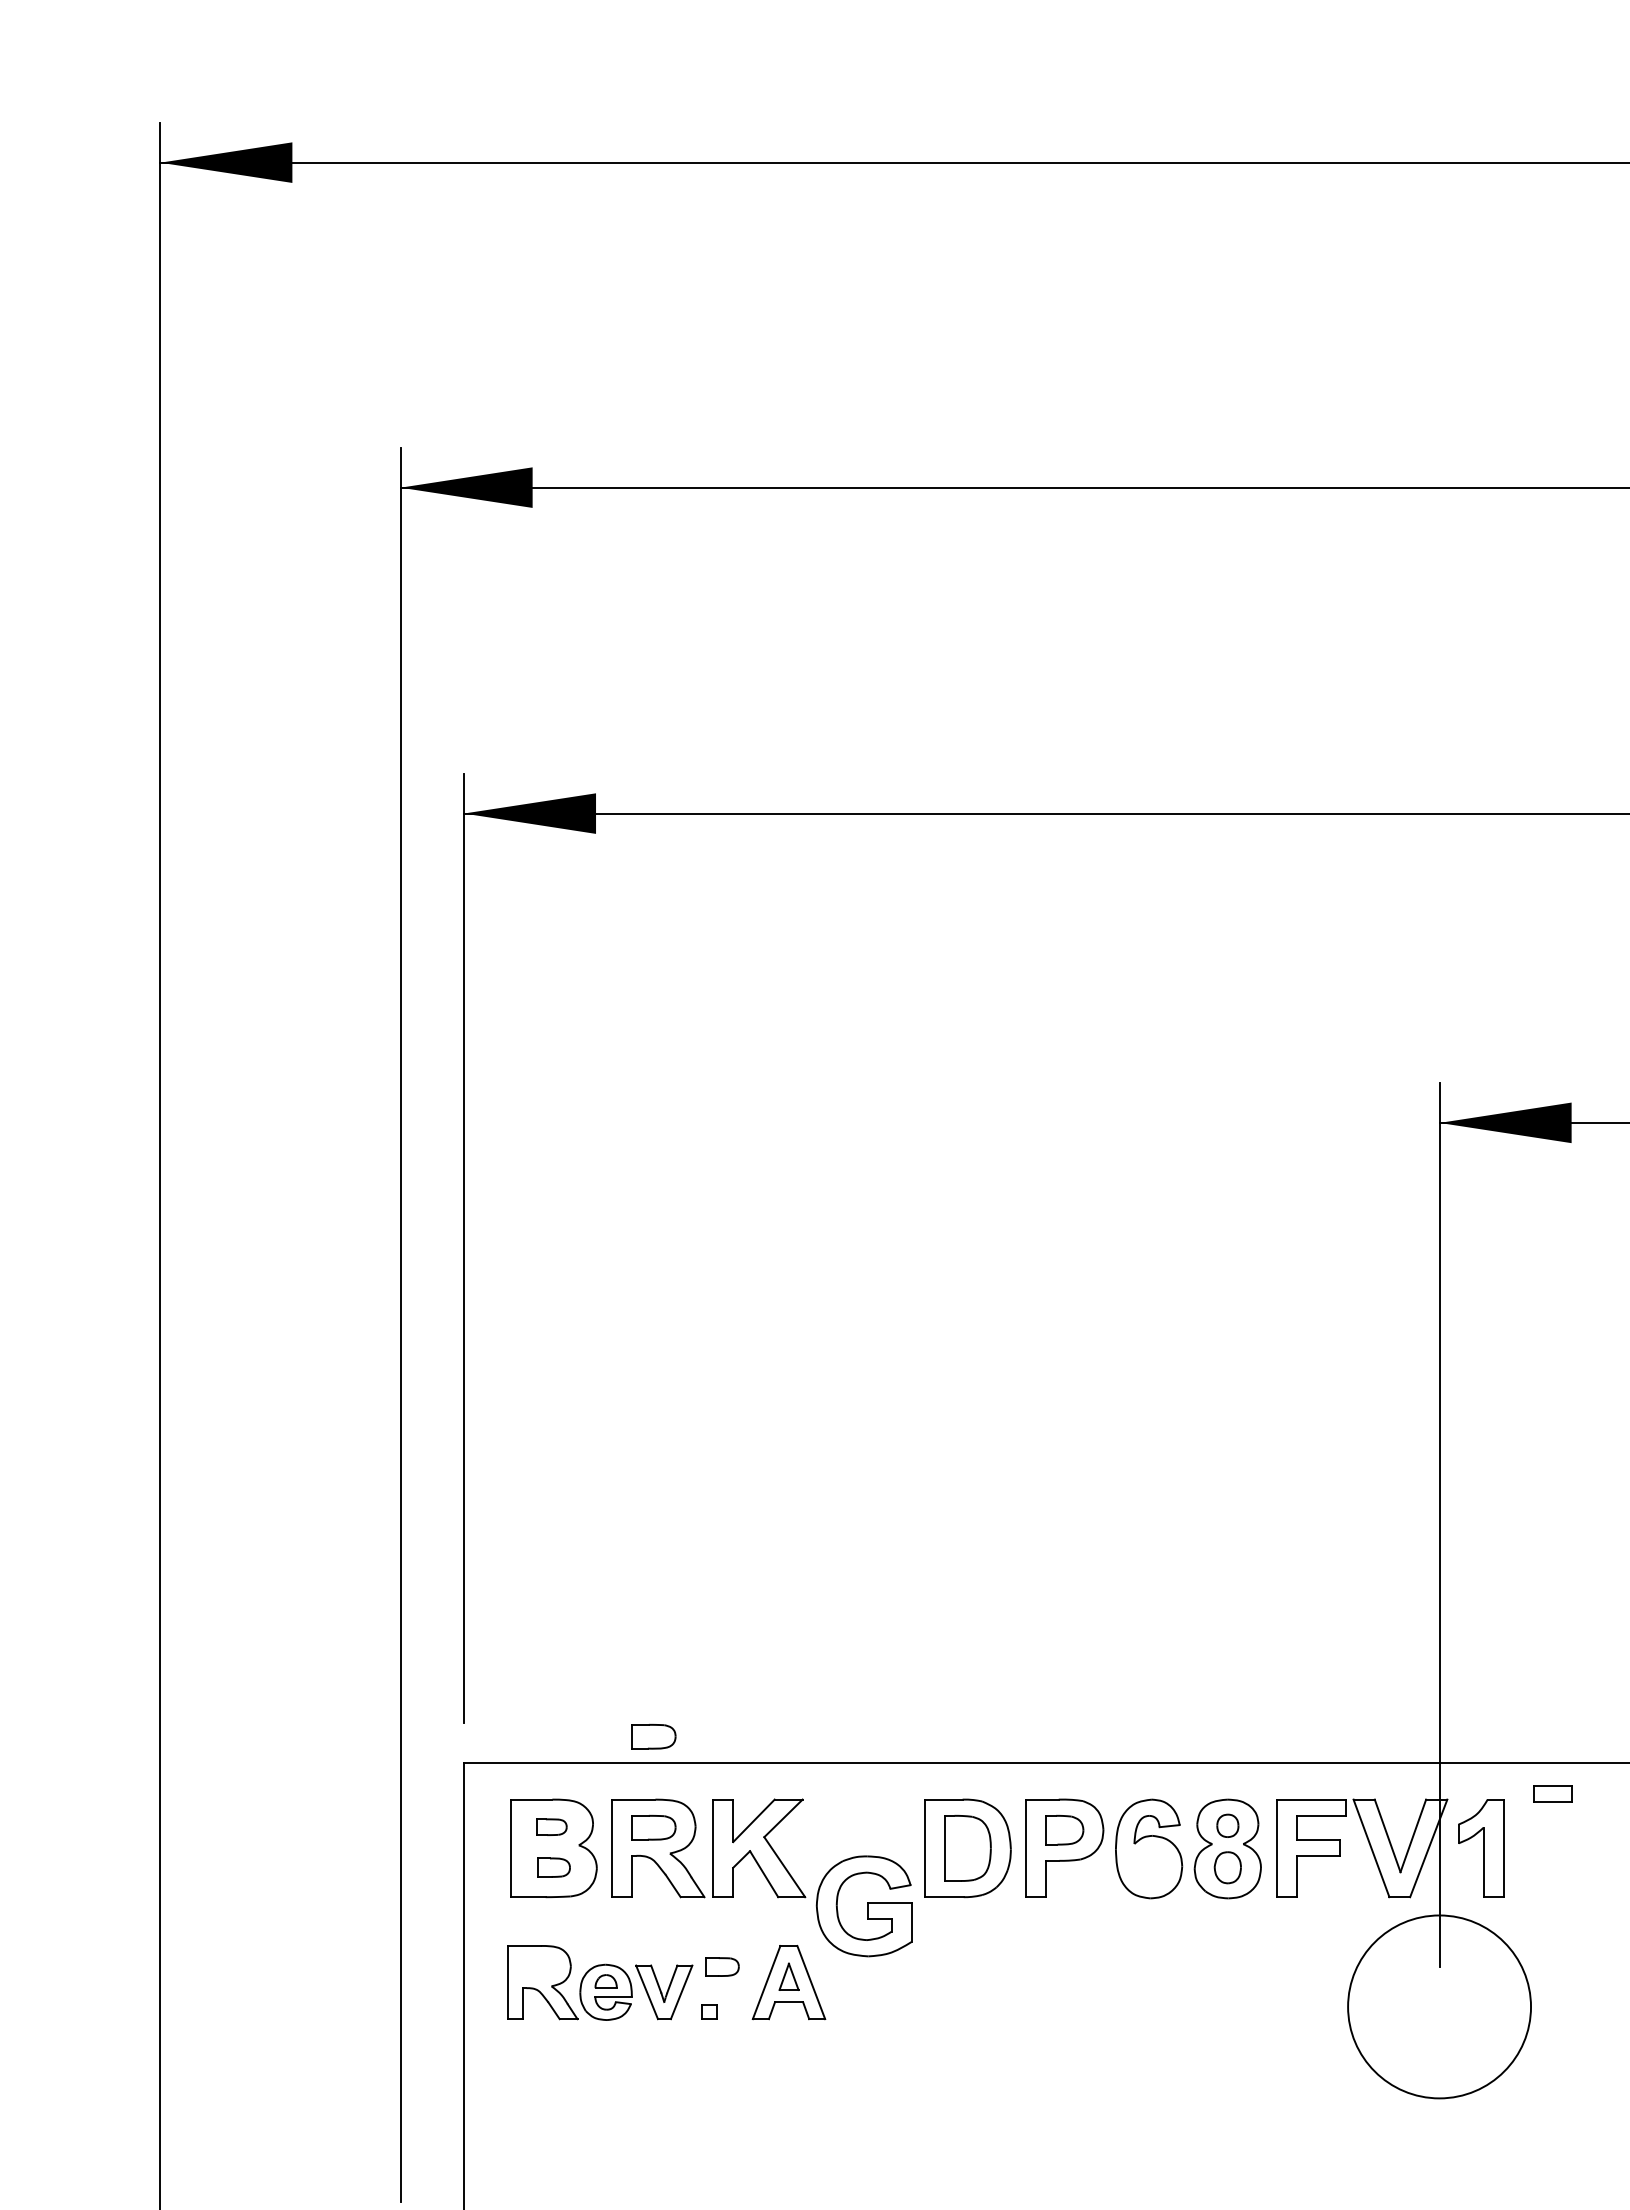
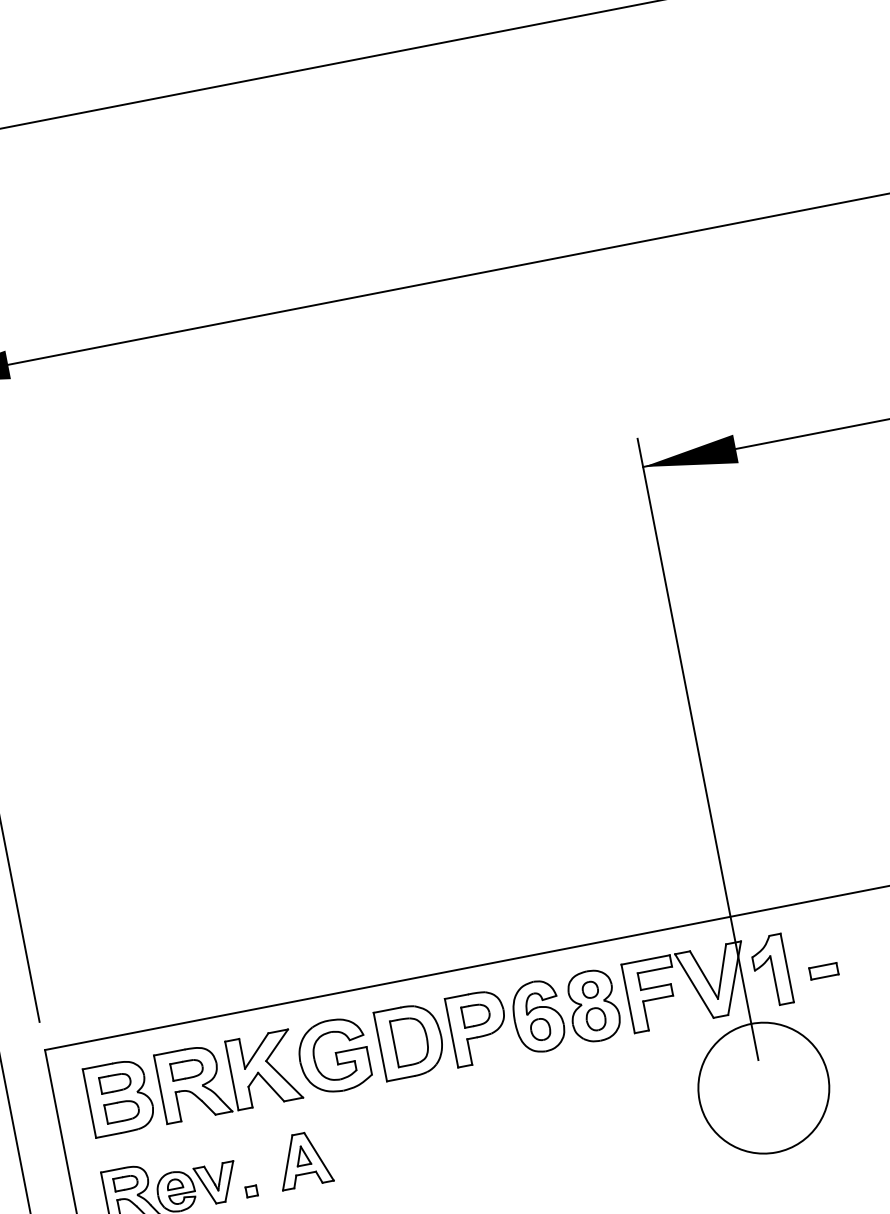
part: (653, 1736) -> (174, 1005), removed
part: (1552, 1793) -> (823, 971), moved
part: (551, 1827) -> (115, 1083), size x1.43
part: (1149, 1866) -> (540, 1029), added
part: (553, 1867) -> (122, 1111), size x1.43
part: (863, 1906) -> (333, 1056), moved
part: (722, 1966) -> (125, 1182), moved

